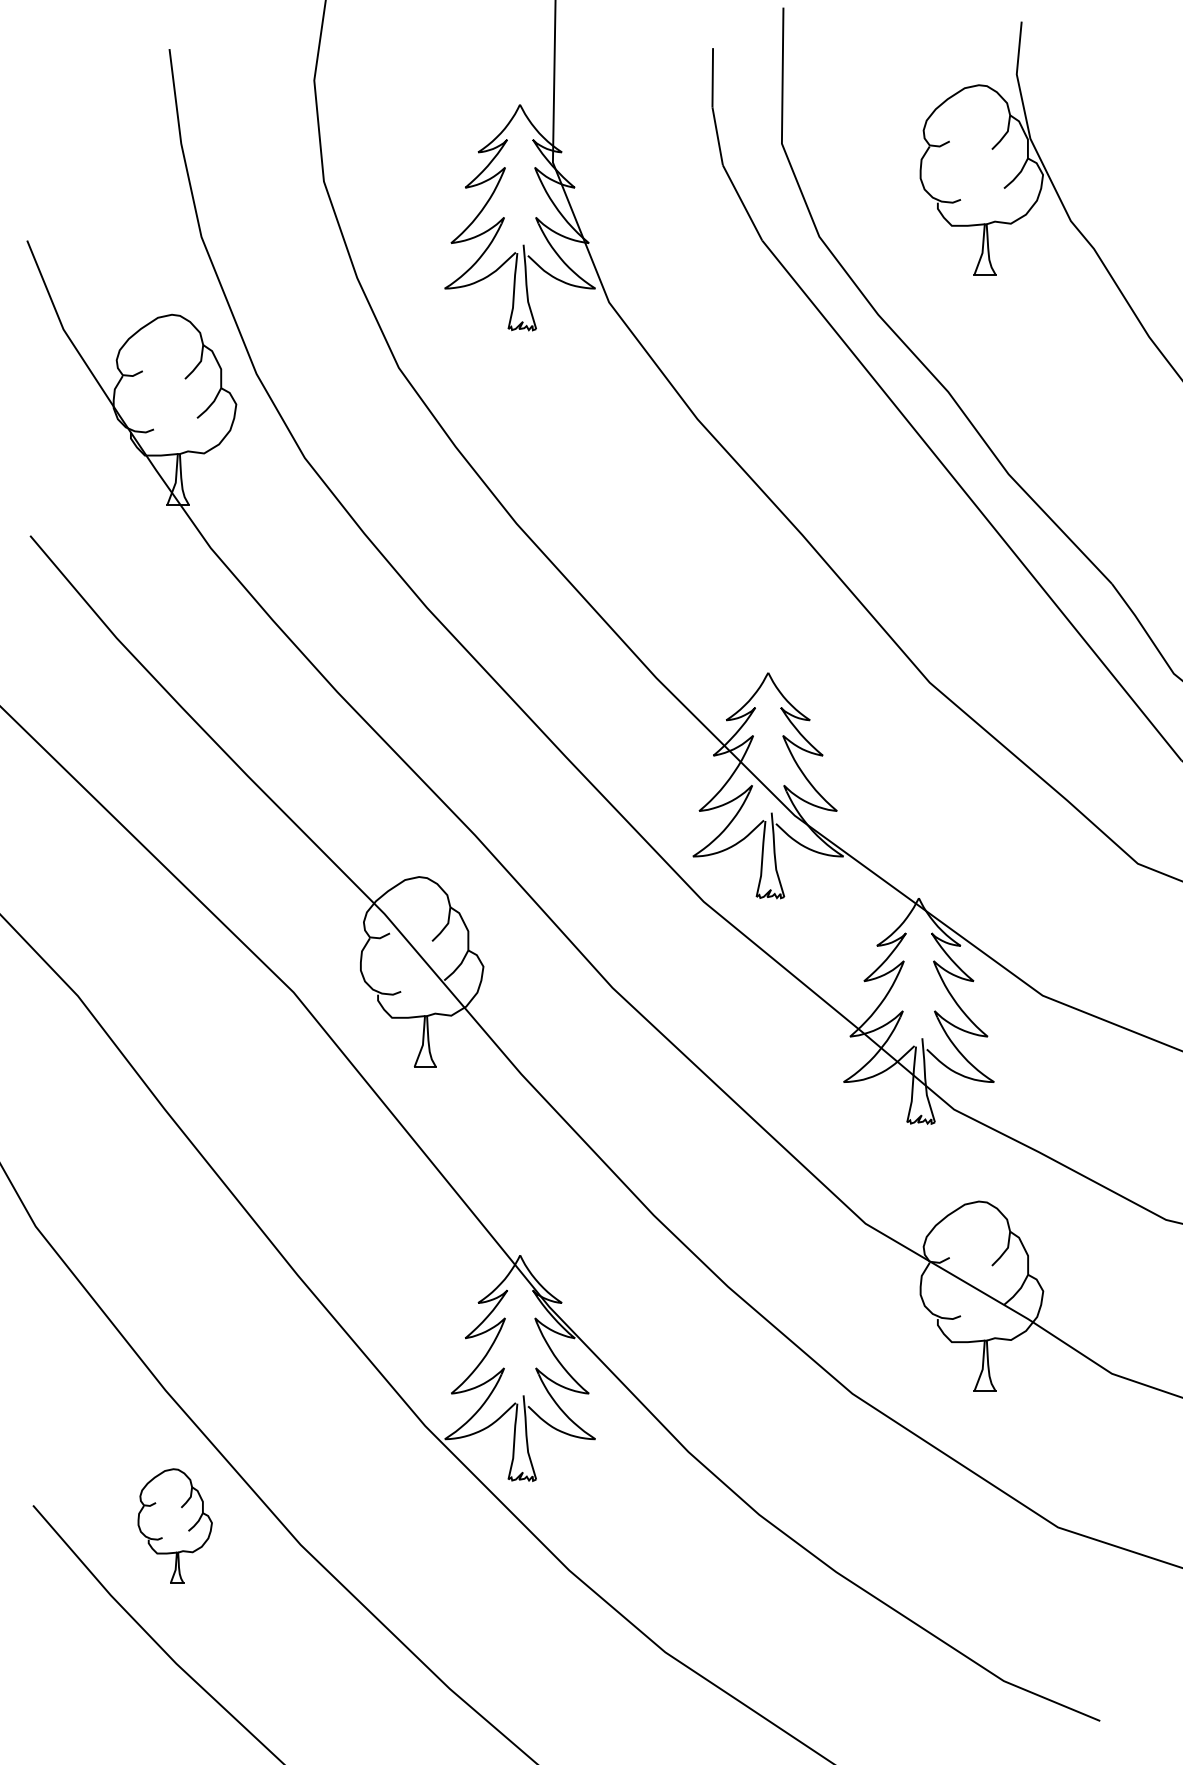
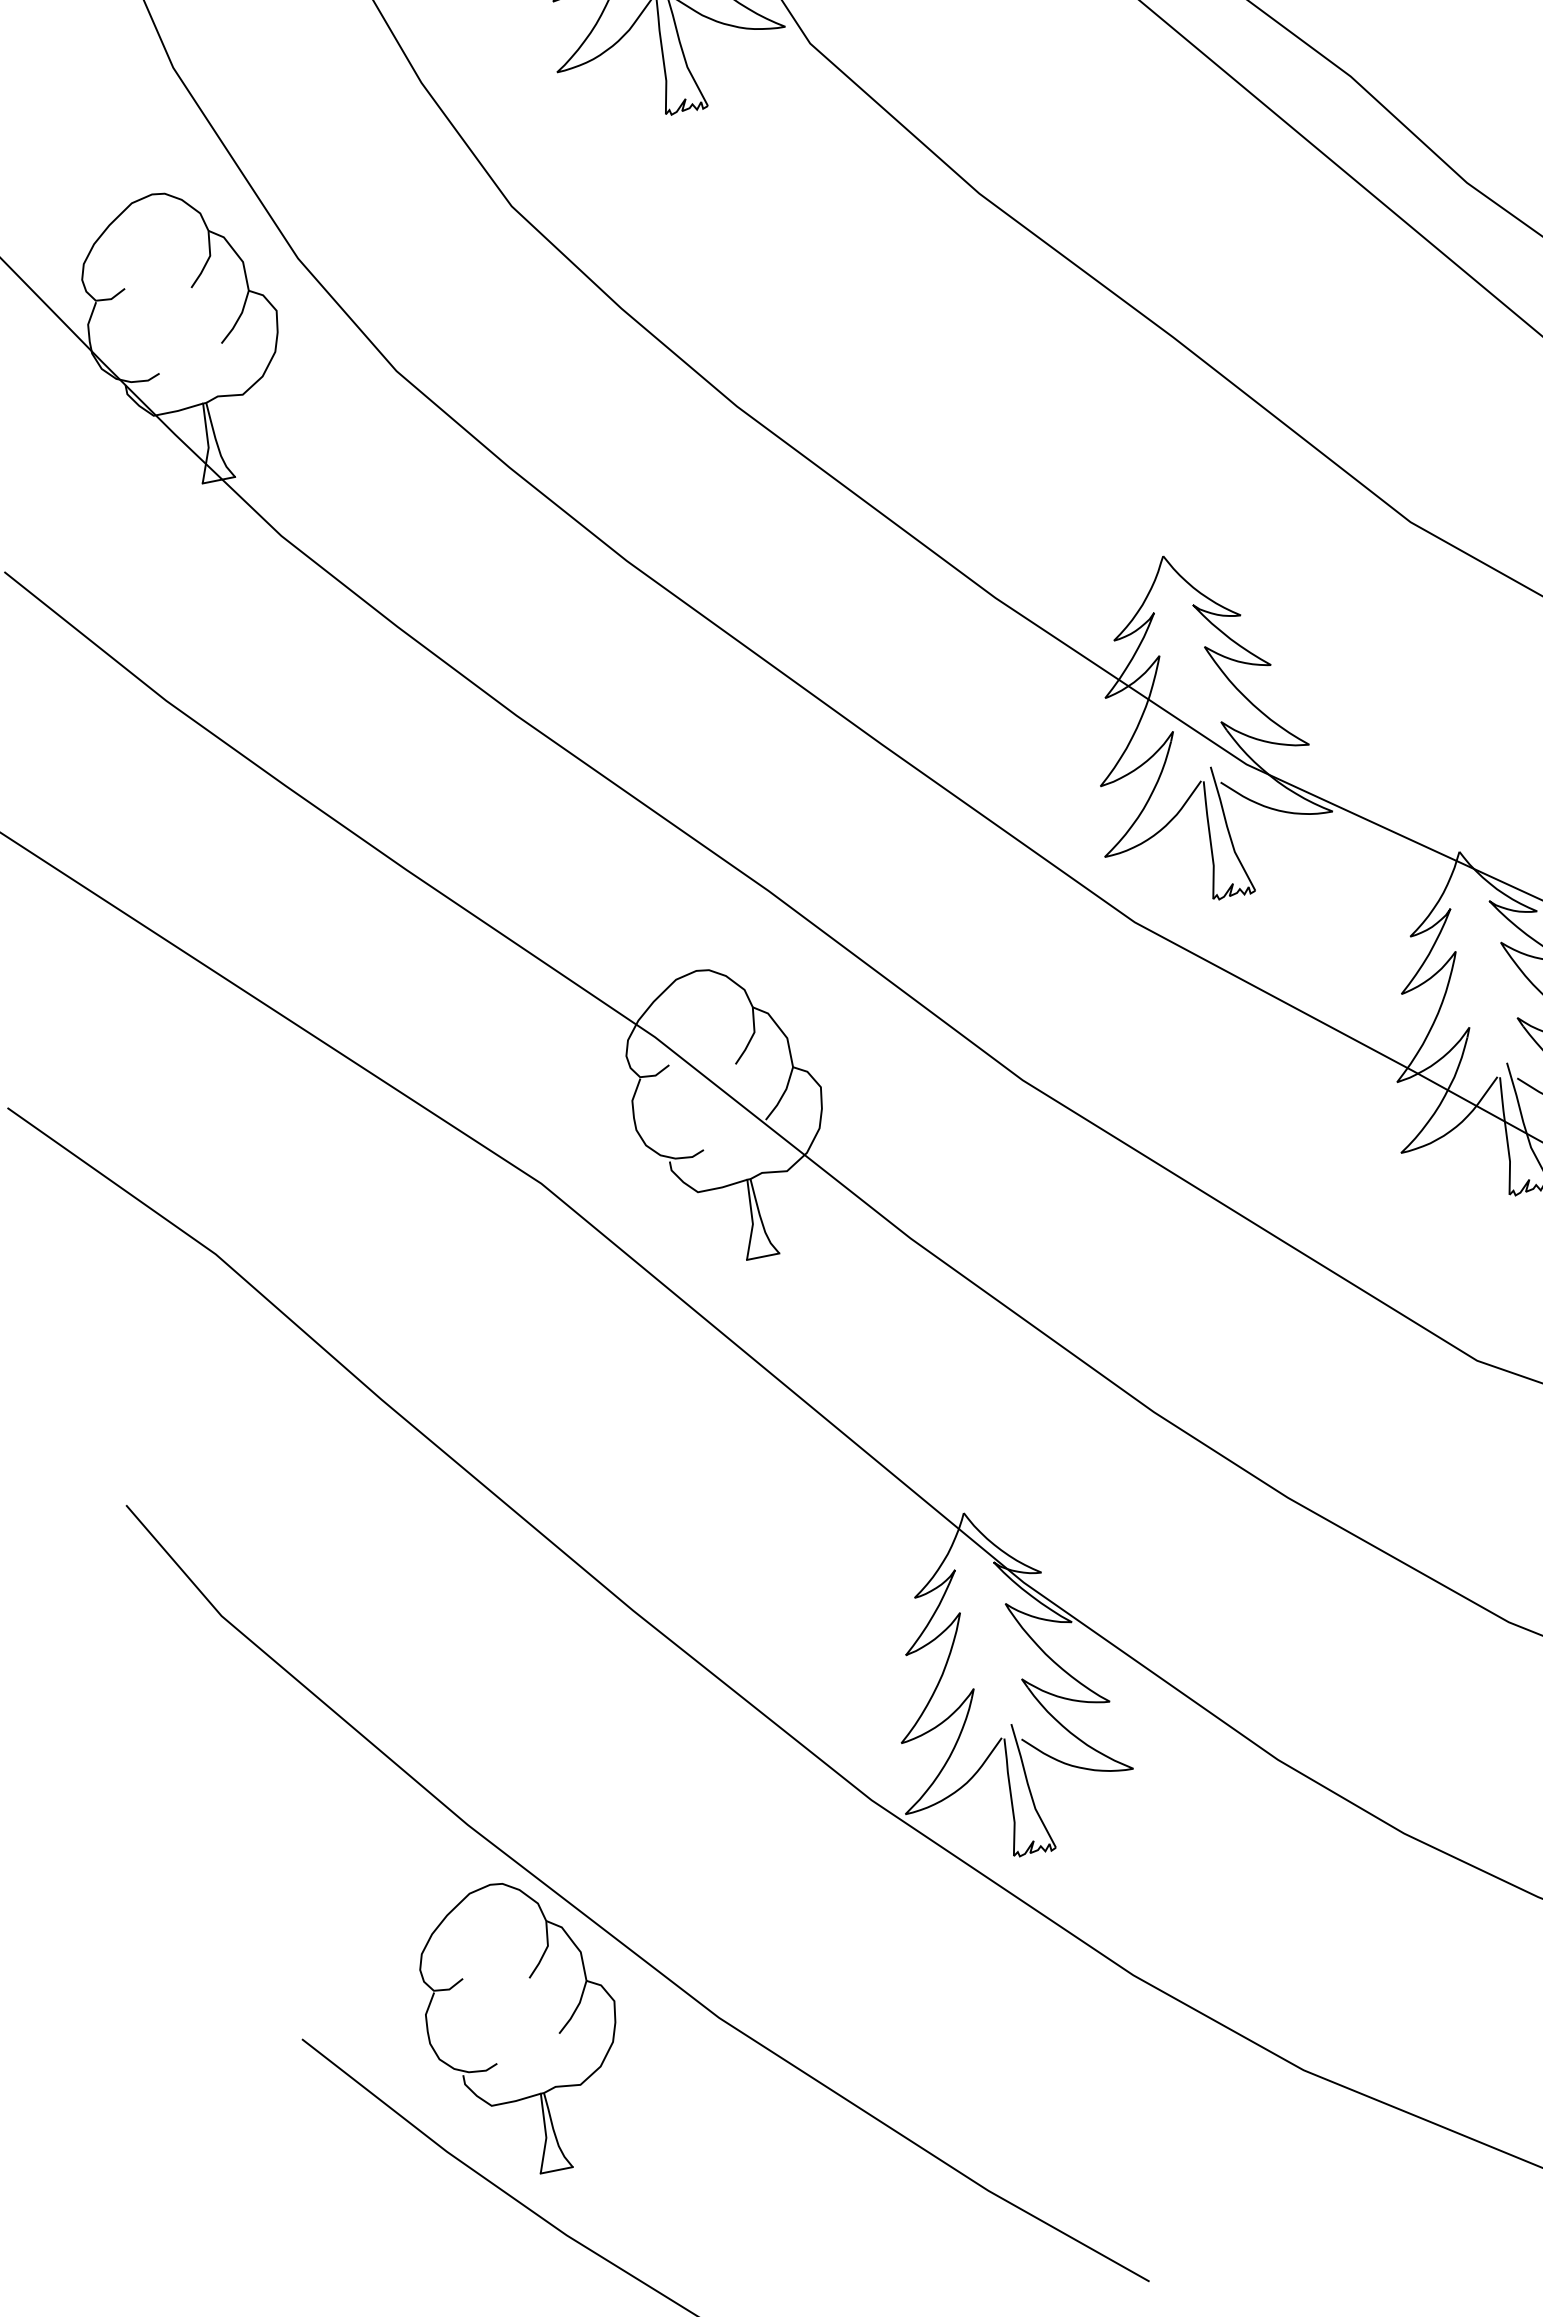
part: (175, 1525) -> (523, 2026), size x1.67

